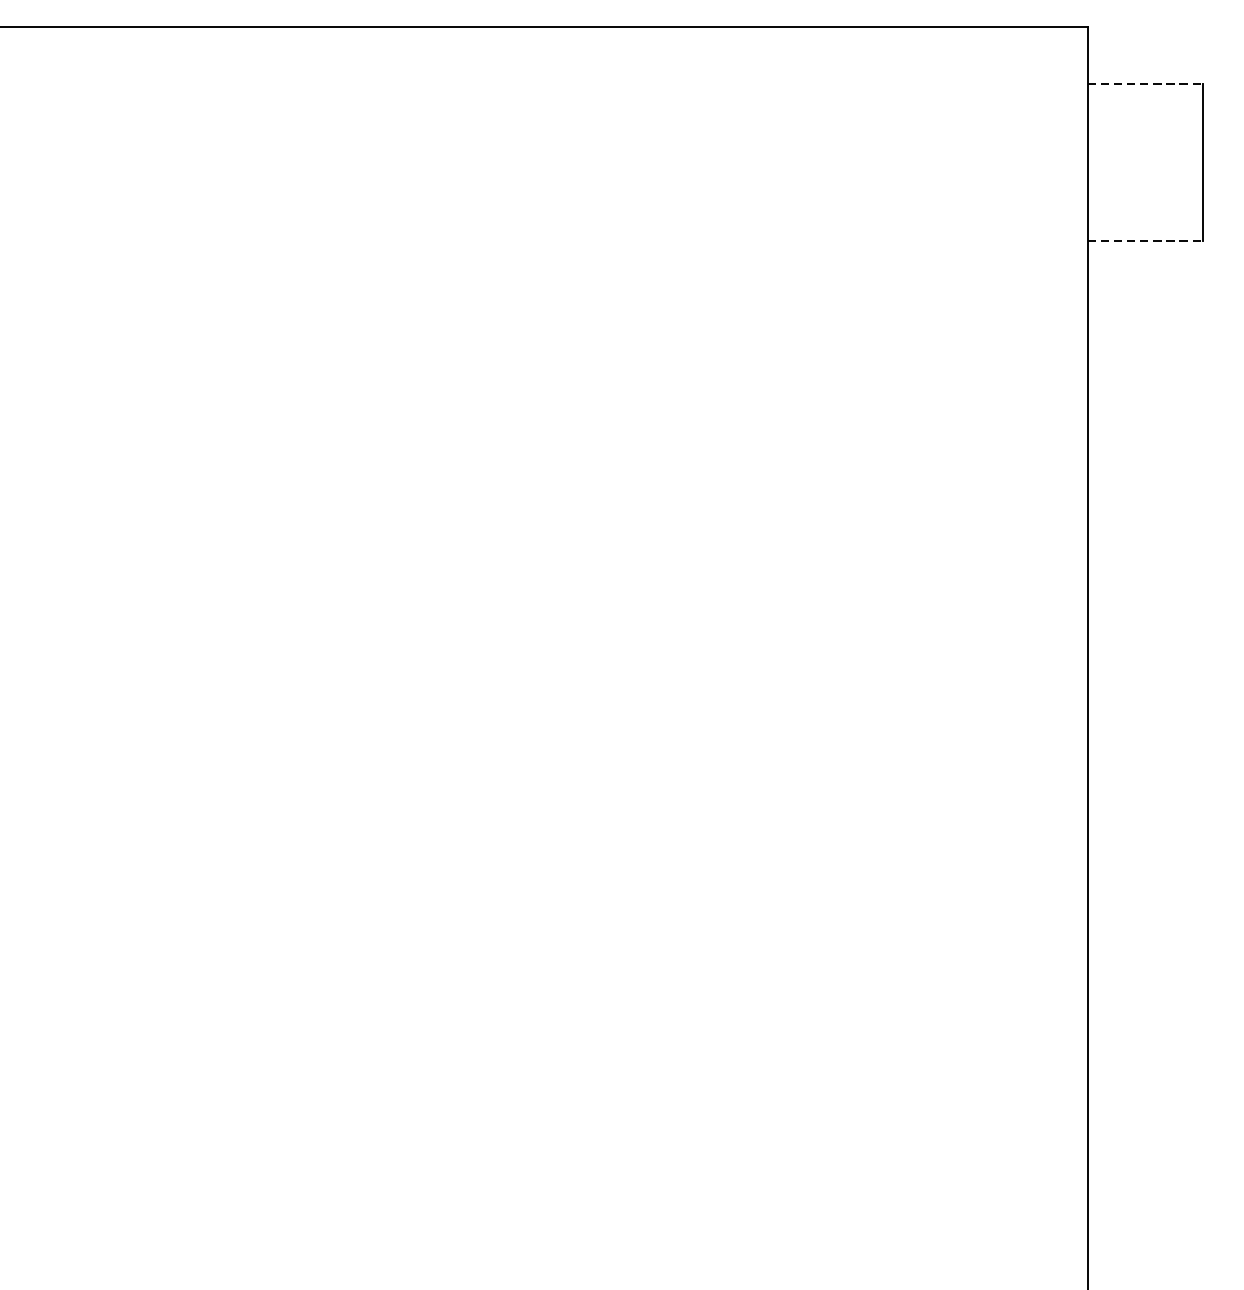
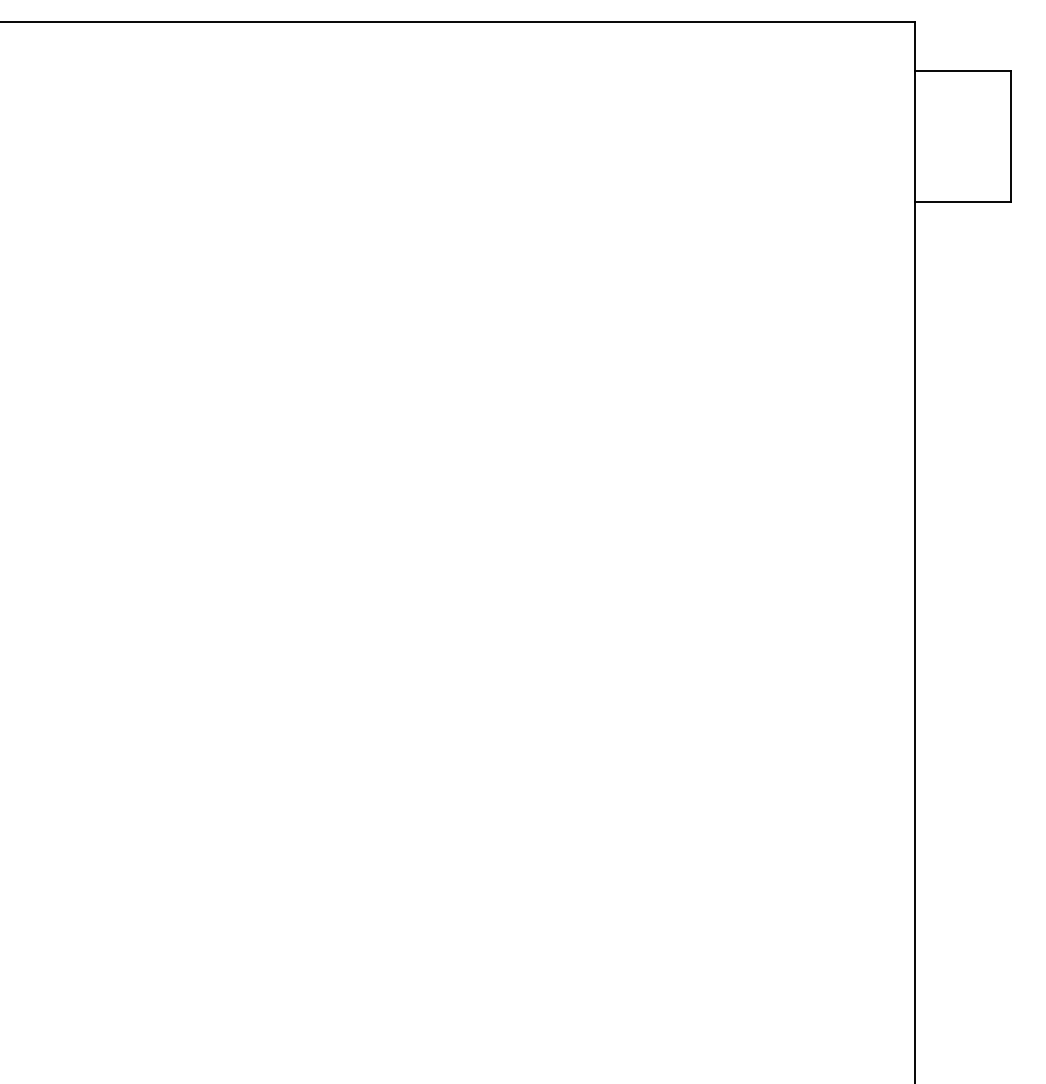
line: (1146, 84) -> (963, 70), dashed -> solid
line: (1146, 241) -> (963, 202), dashed -> solid

